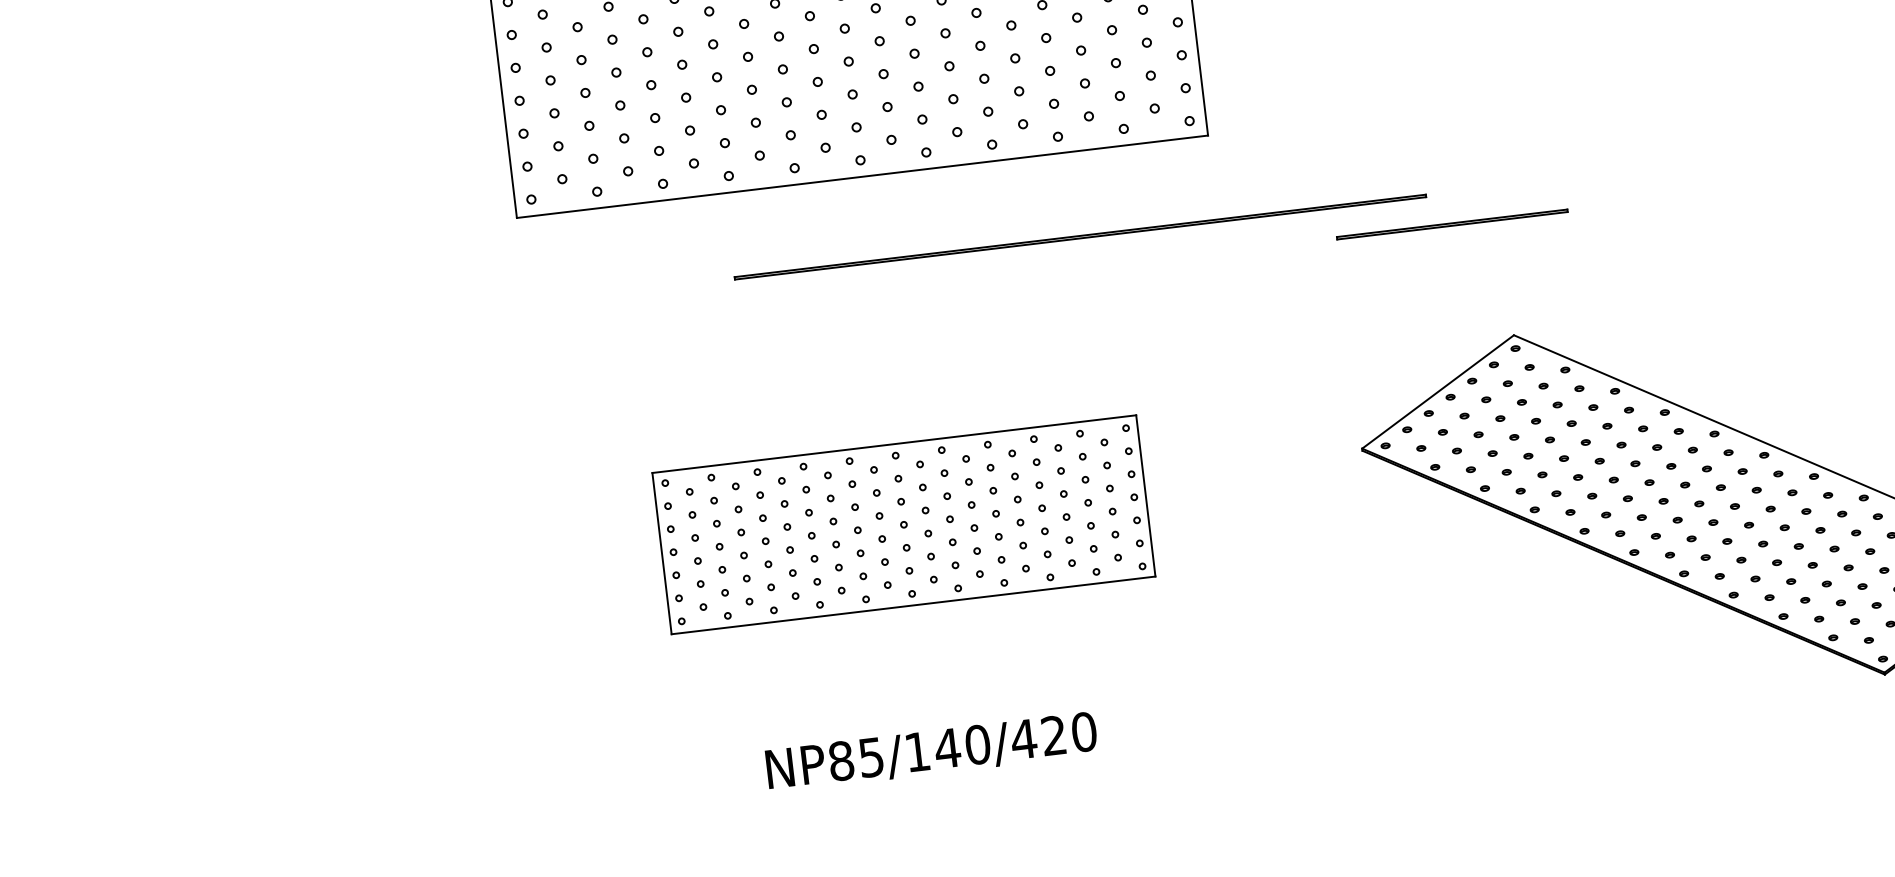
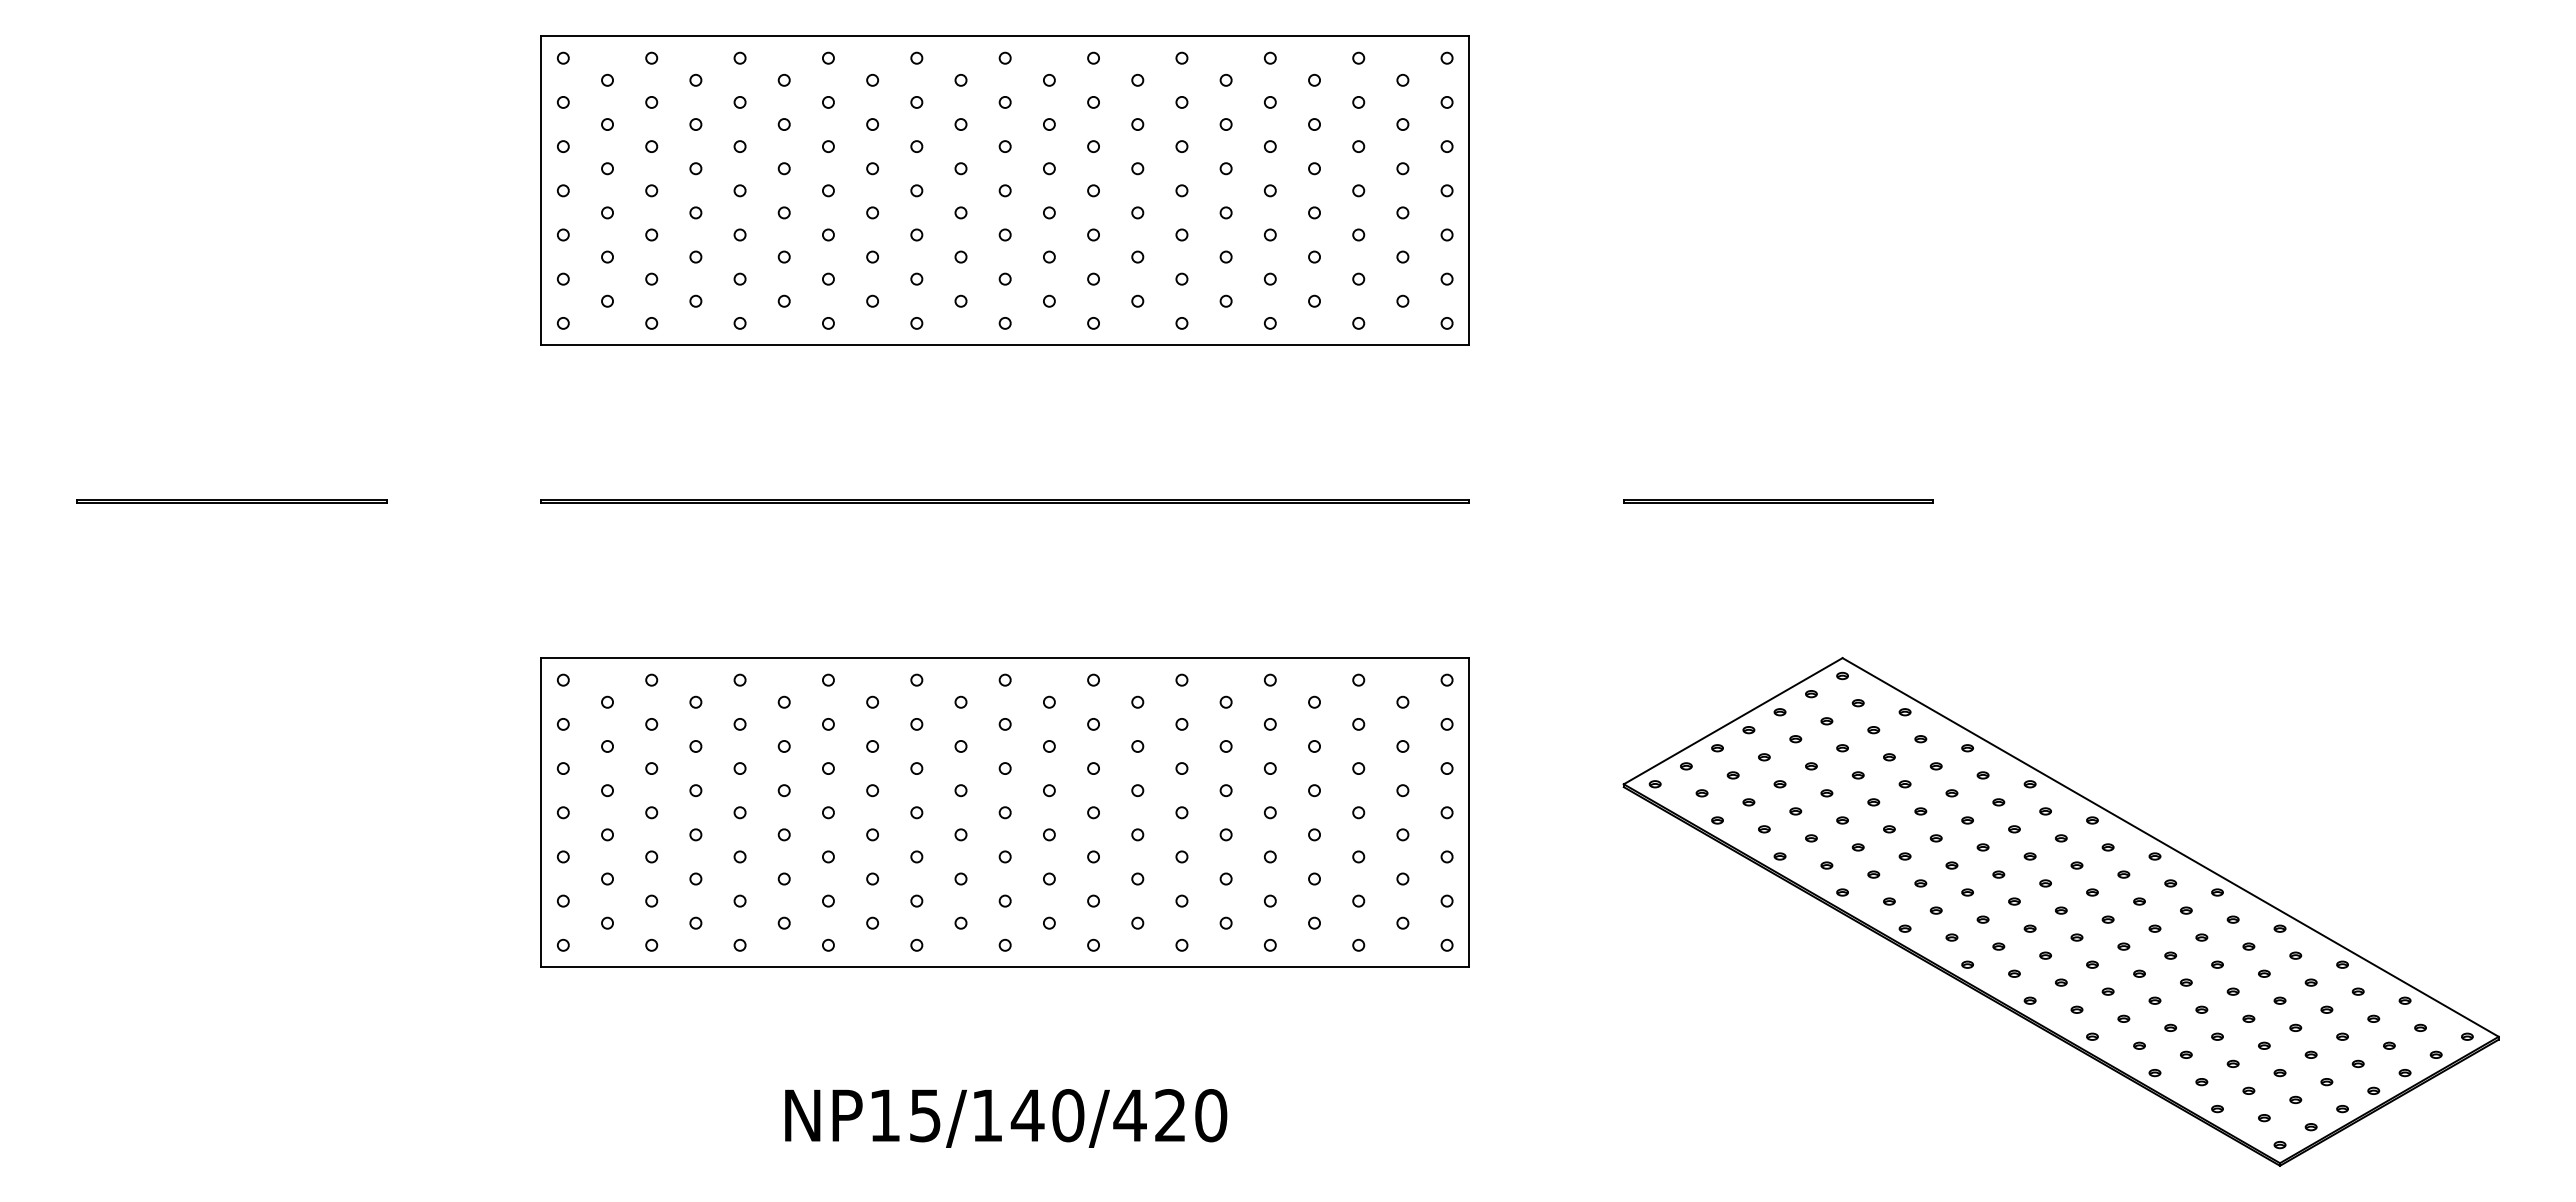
line: (1079, 236) -> (1004, 500), moved
line: (299, 360) -> (231, 500), added
part: (903, 524) -> (1004, 812), size x1.43
text: (840, 761) -> (884, 1115), NP85/140/420 -> NP15/140/420

